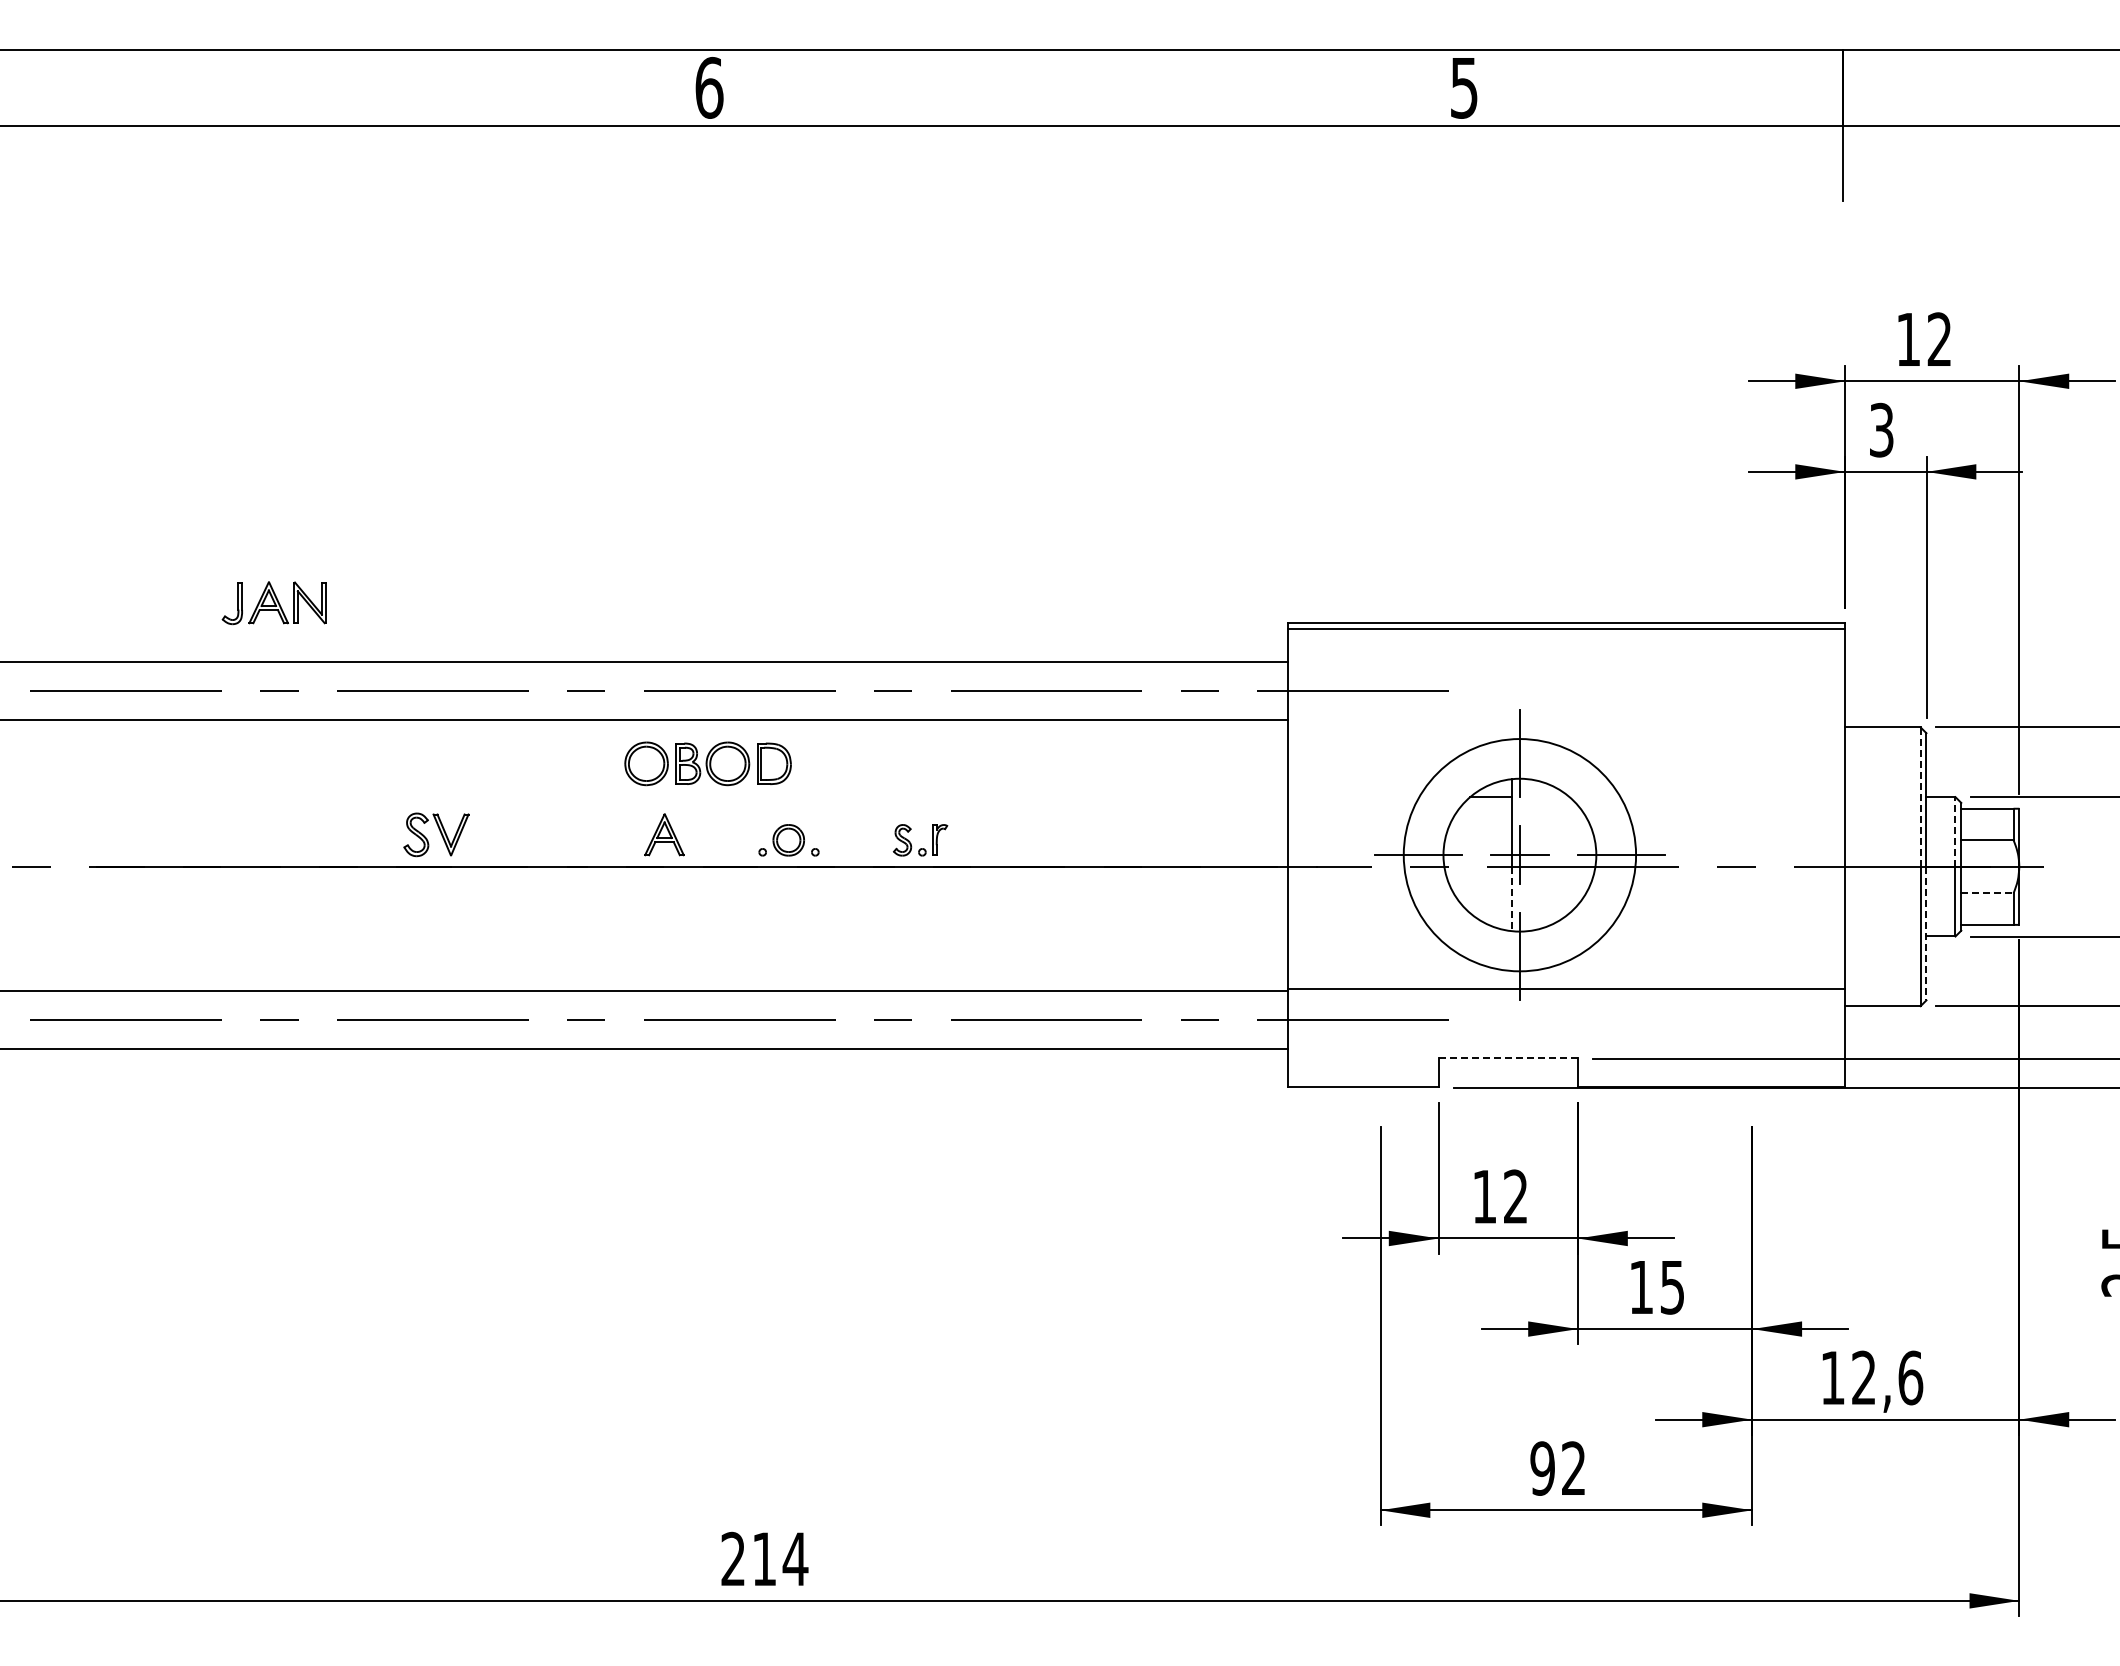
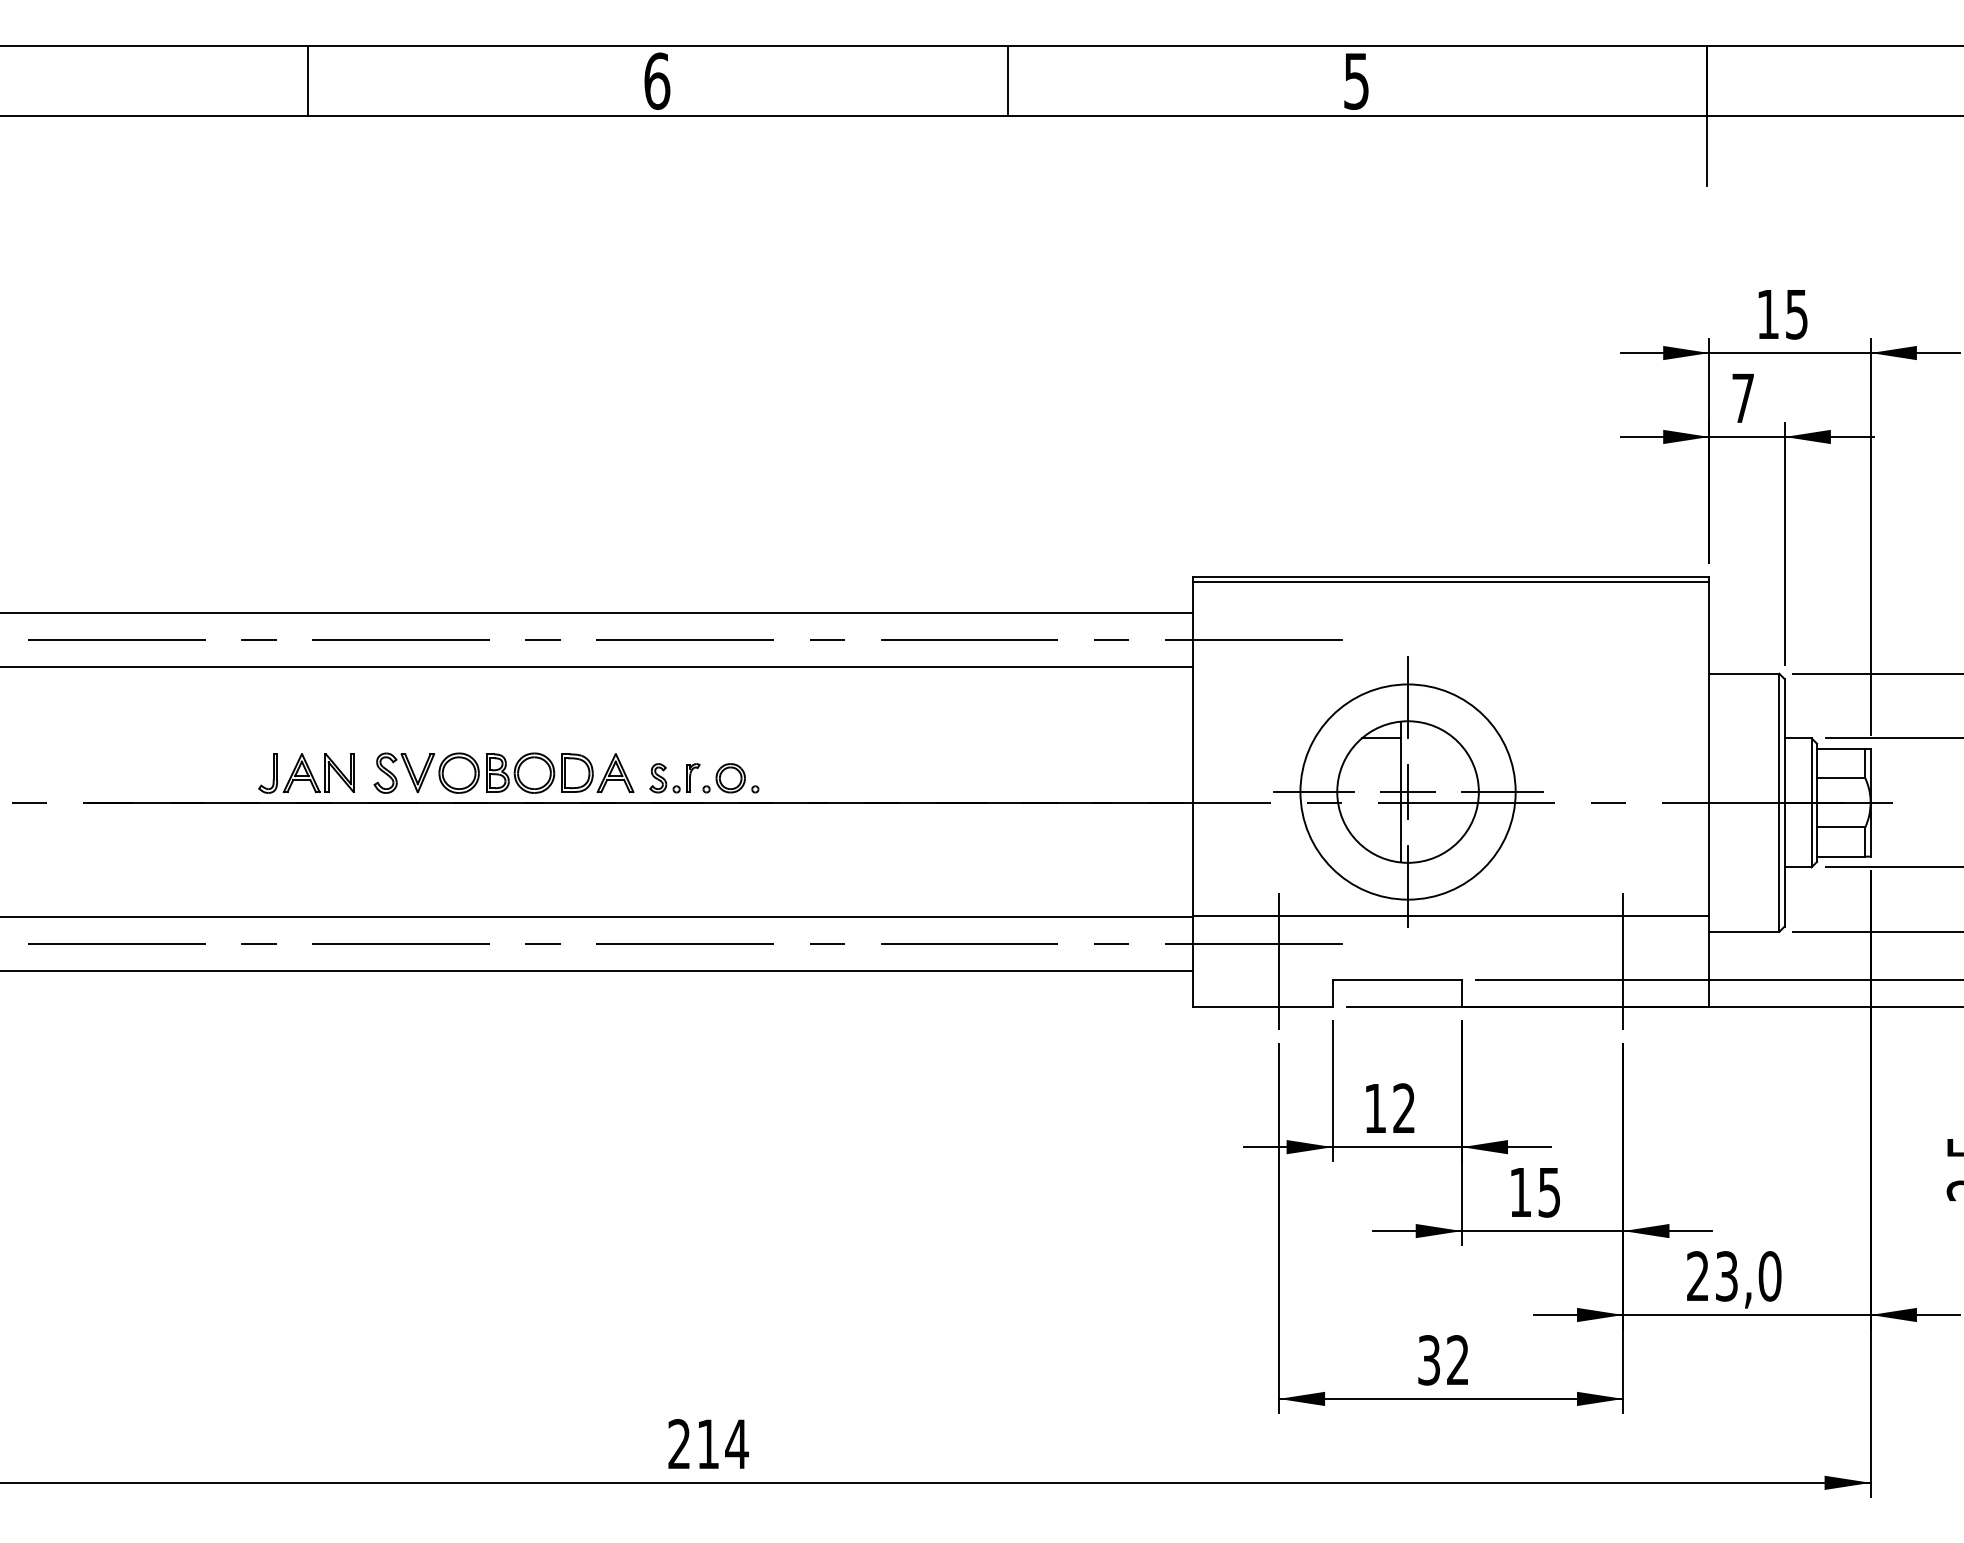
line: (332, 87) -> (308, 80), added
line: (1087, 87) -> (1007, 80), added
text: (1939, 339) -> (1796, 314), 12 -> 15
text: (1881, 429) -> (1743, 397), 3 -> 7
part: (273, 603) -> (306, 773), moved
part: (707, 763) -> (515, 772), moved
line: (1920, 797) -> (1779, 738), dashed -> solid
line: (1955, 831) -> (1811, 770), dashed -> solid
part: (920, 848) -> (674, 785), moved
line: (1987, 893) -> (1841, 827), dashed -> solid
line: (1511, 899) -> (1400, 833), dashed -> solid
line: (1926, 933) -> (1784, 864), dashed -> solid
line: (1380, 1037) -> (1278, 960), added
line: (1752, 1037) -> (1623, 960), added
line: (1508, 1058) -> (1397, 980), dashed -> solid
text: (1872, 1377) -> (1734, 1275), 12,6 -> 23,0
text: (1542, 1468) -> (1428, 1360), 92 -> 32

